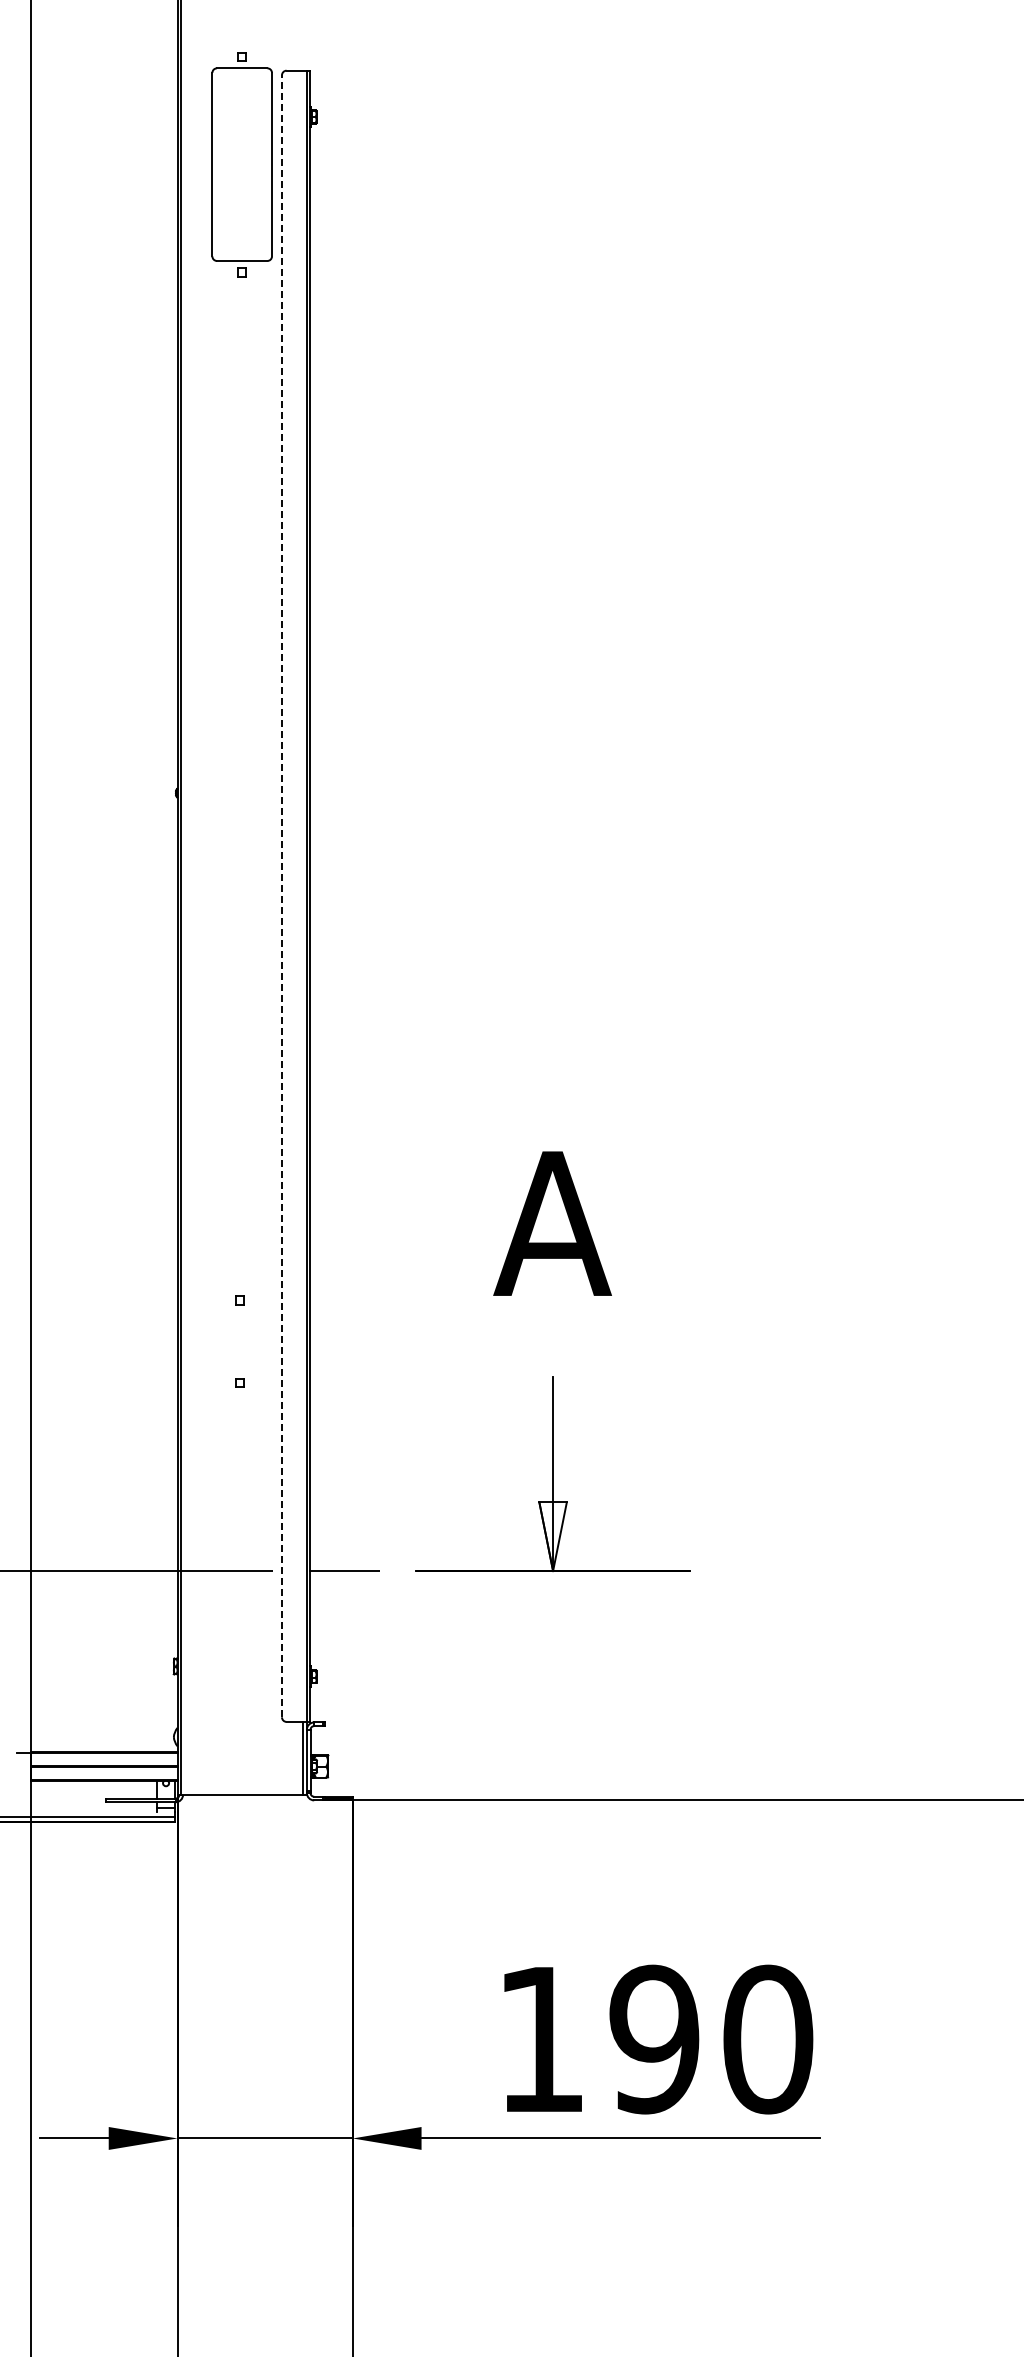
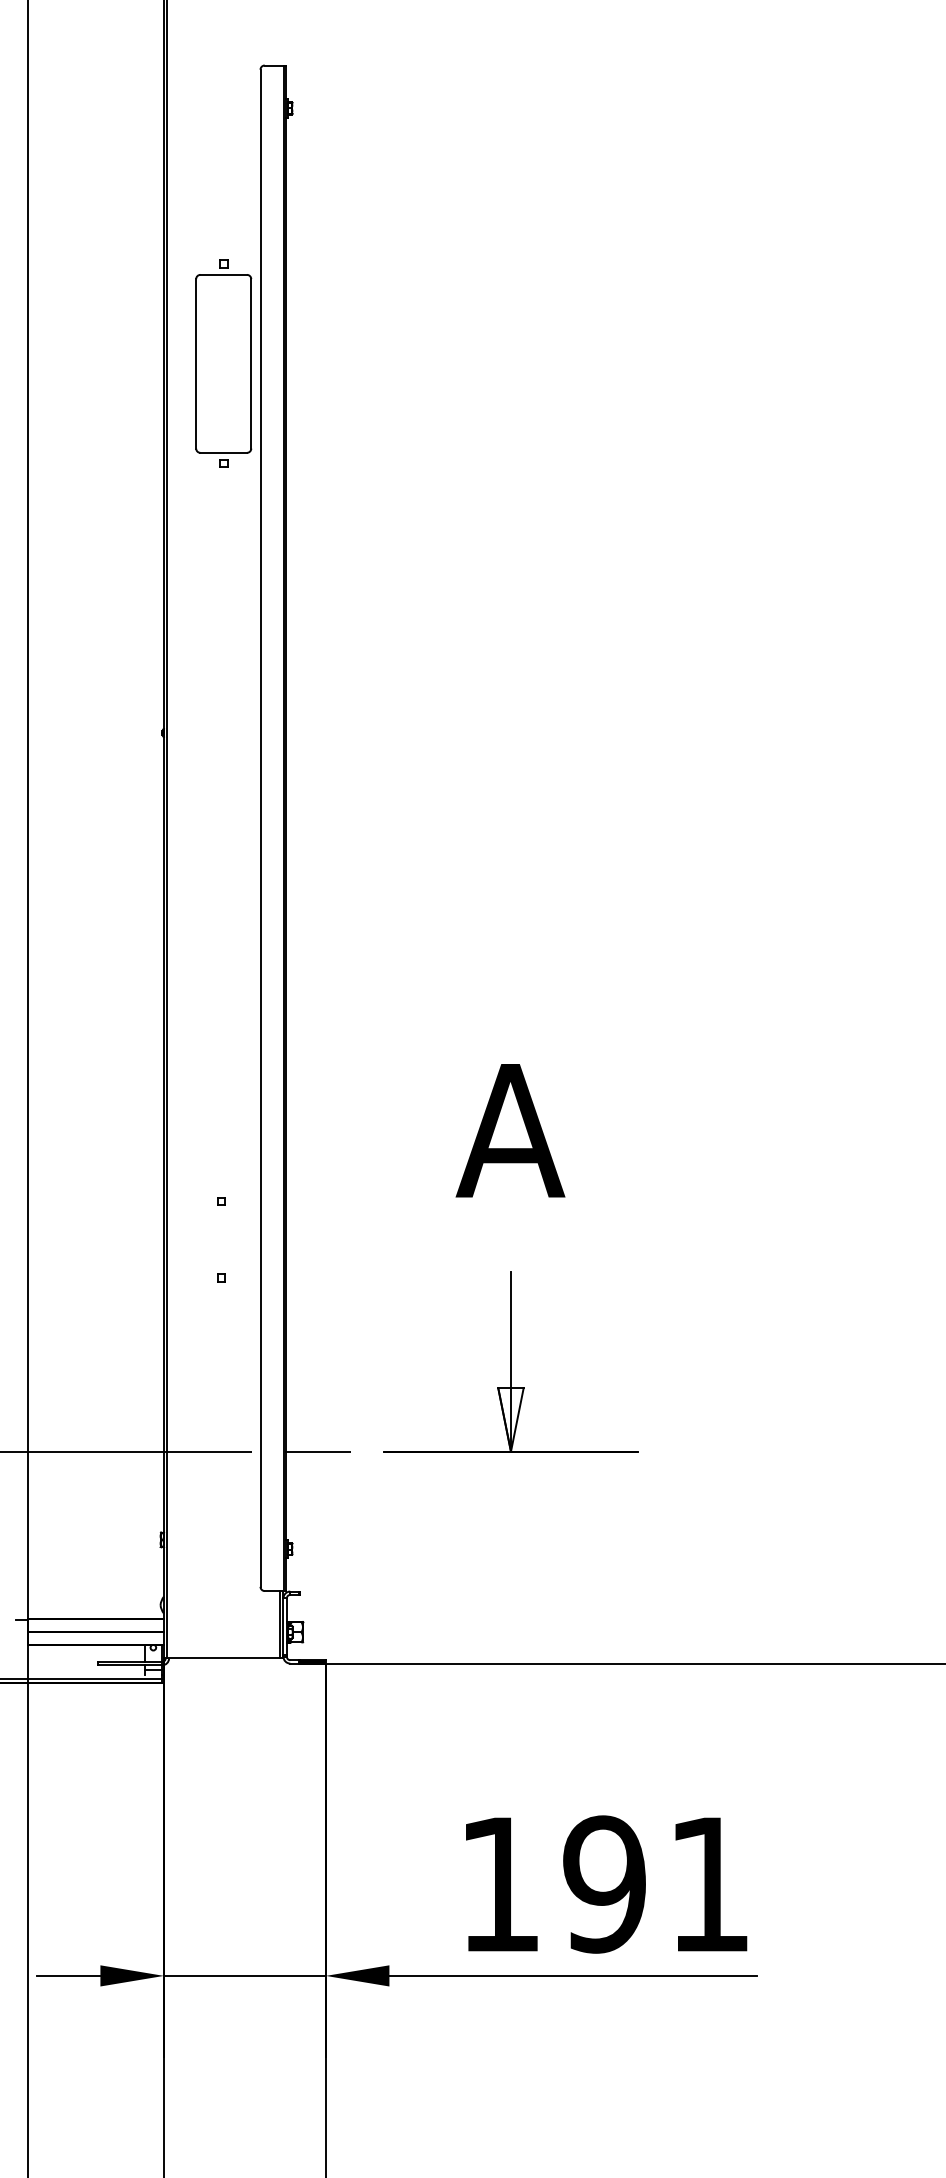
part: (241, 164) -> (223, 363), moved
line: (282, 895) -> (260, 827), dashed -> solid
text: (768, 2039) -> (709, 1884), 190 -> 191

